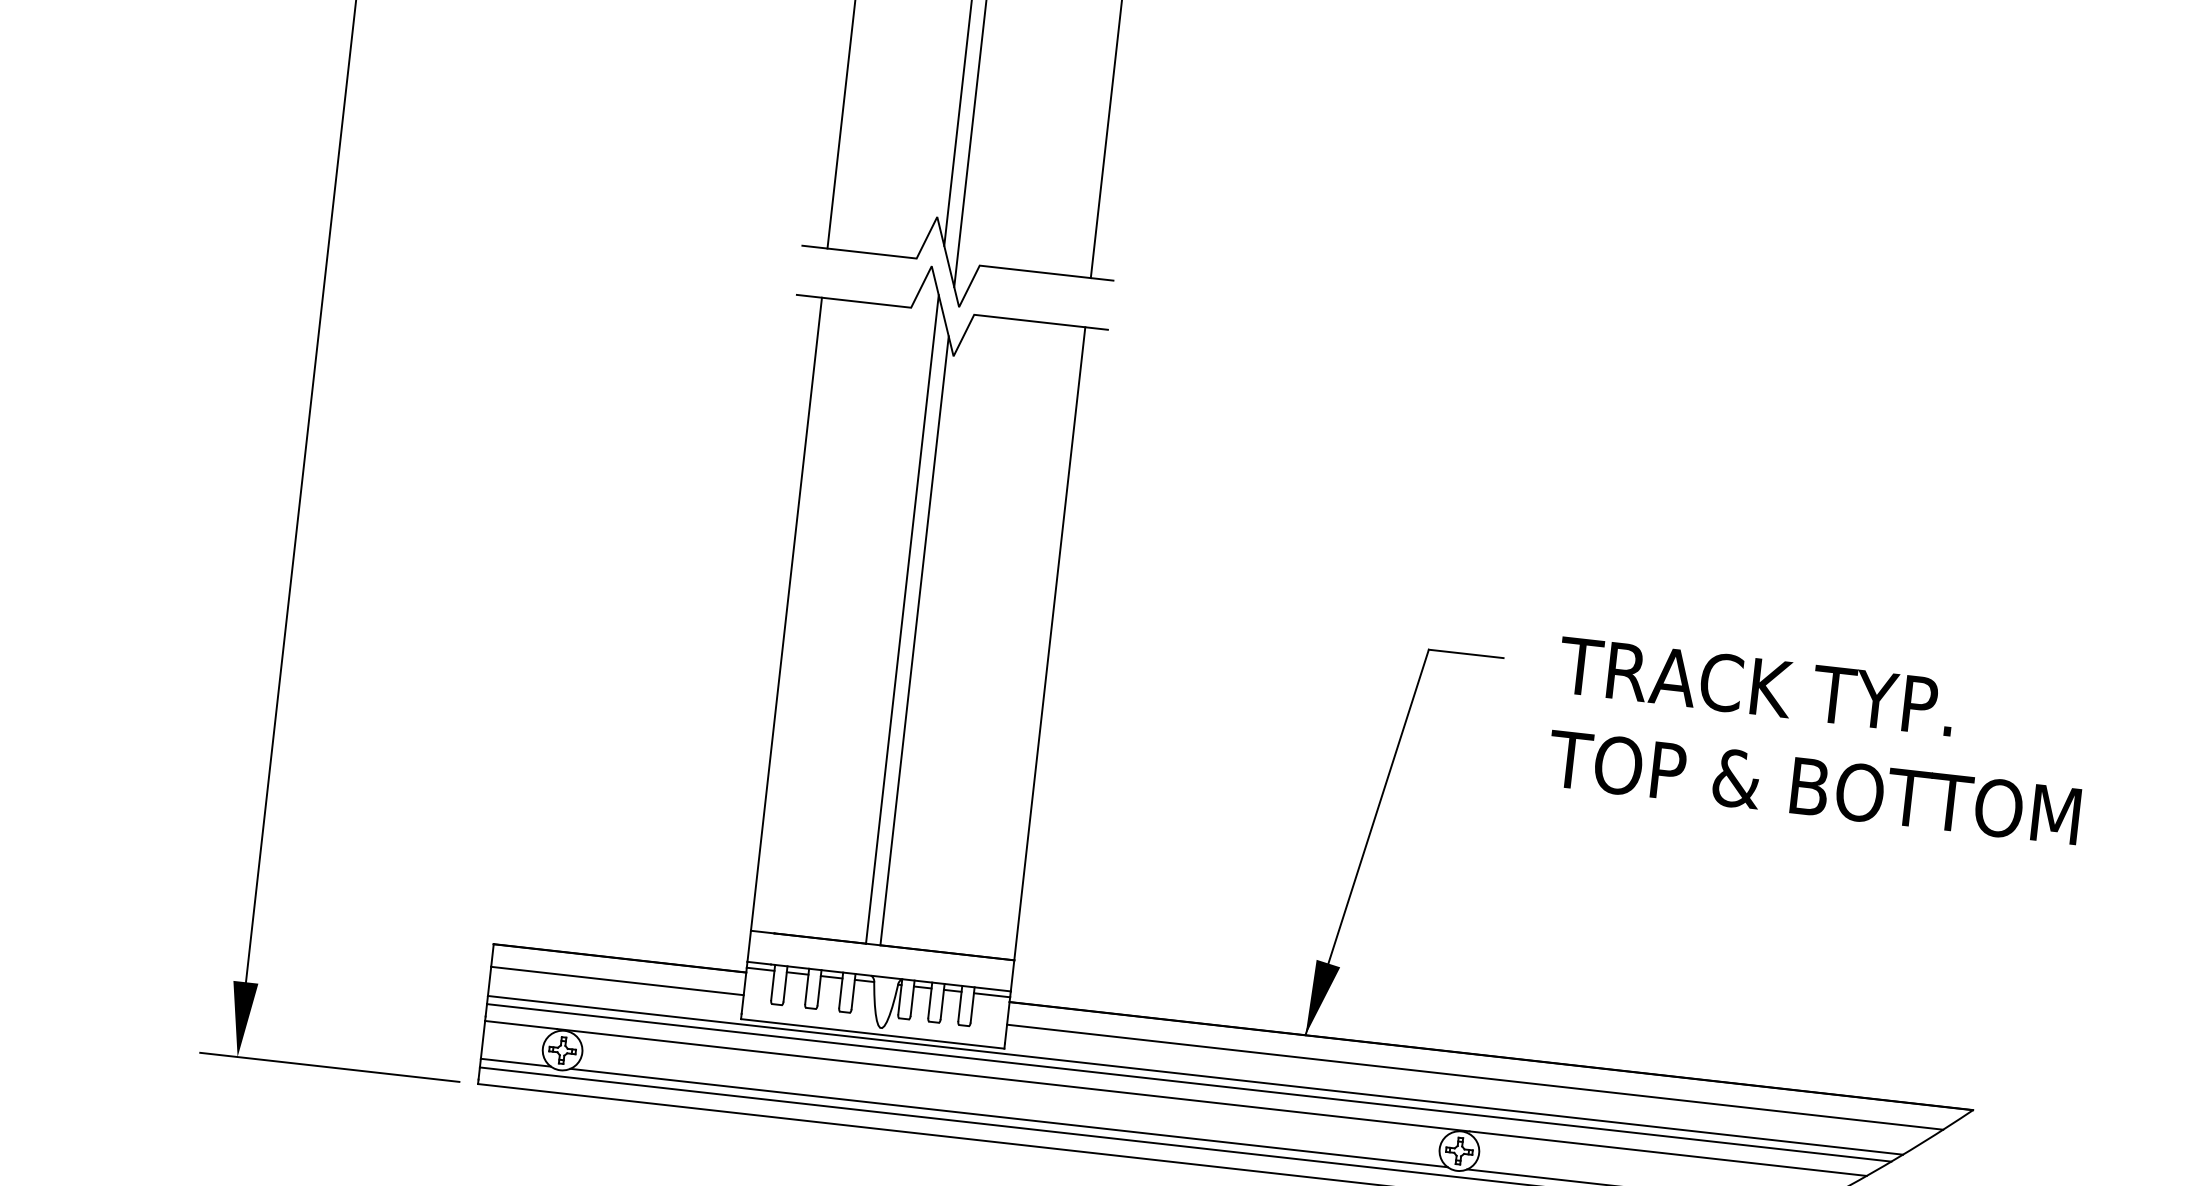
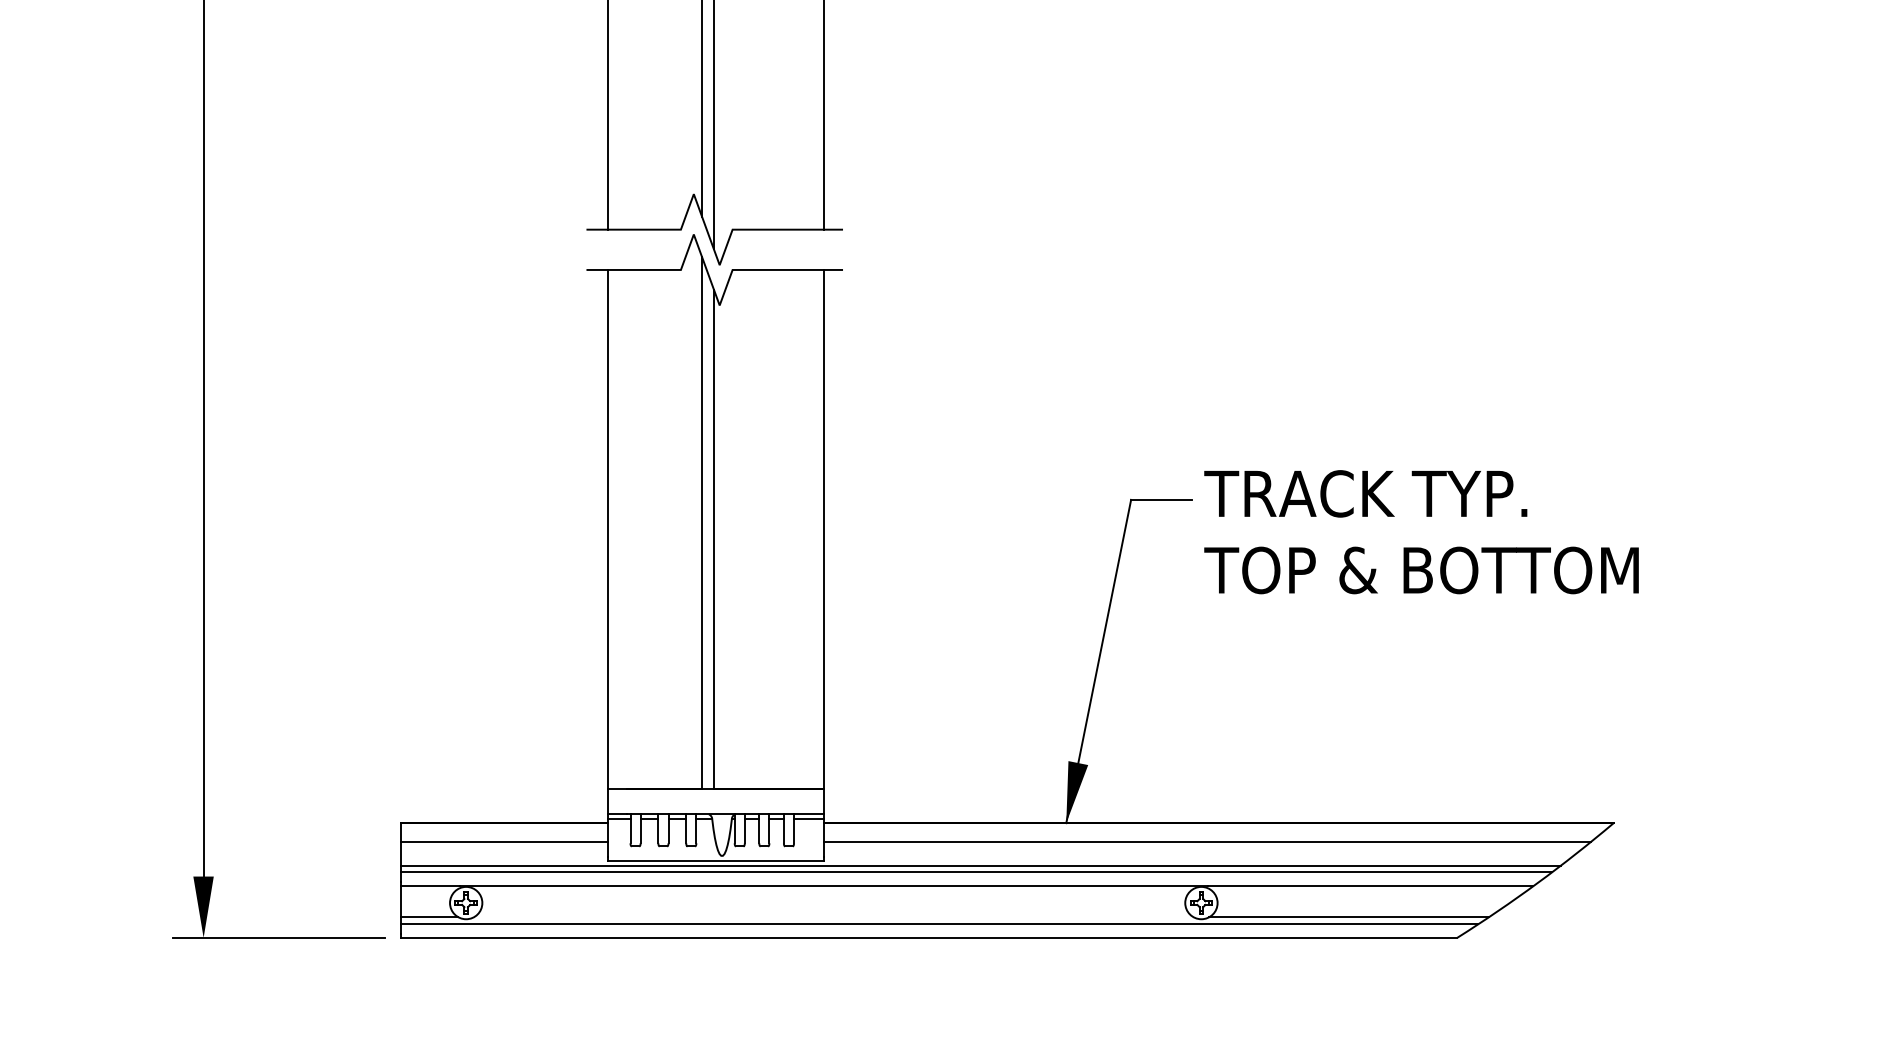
text: (1819, 741) -> (1421, 532), moved
line: (1008, 1118) -> (833, 917), removed

